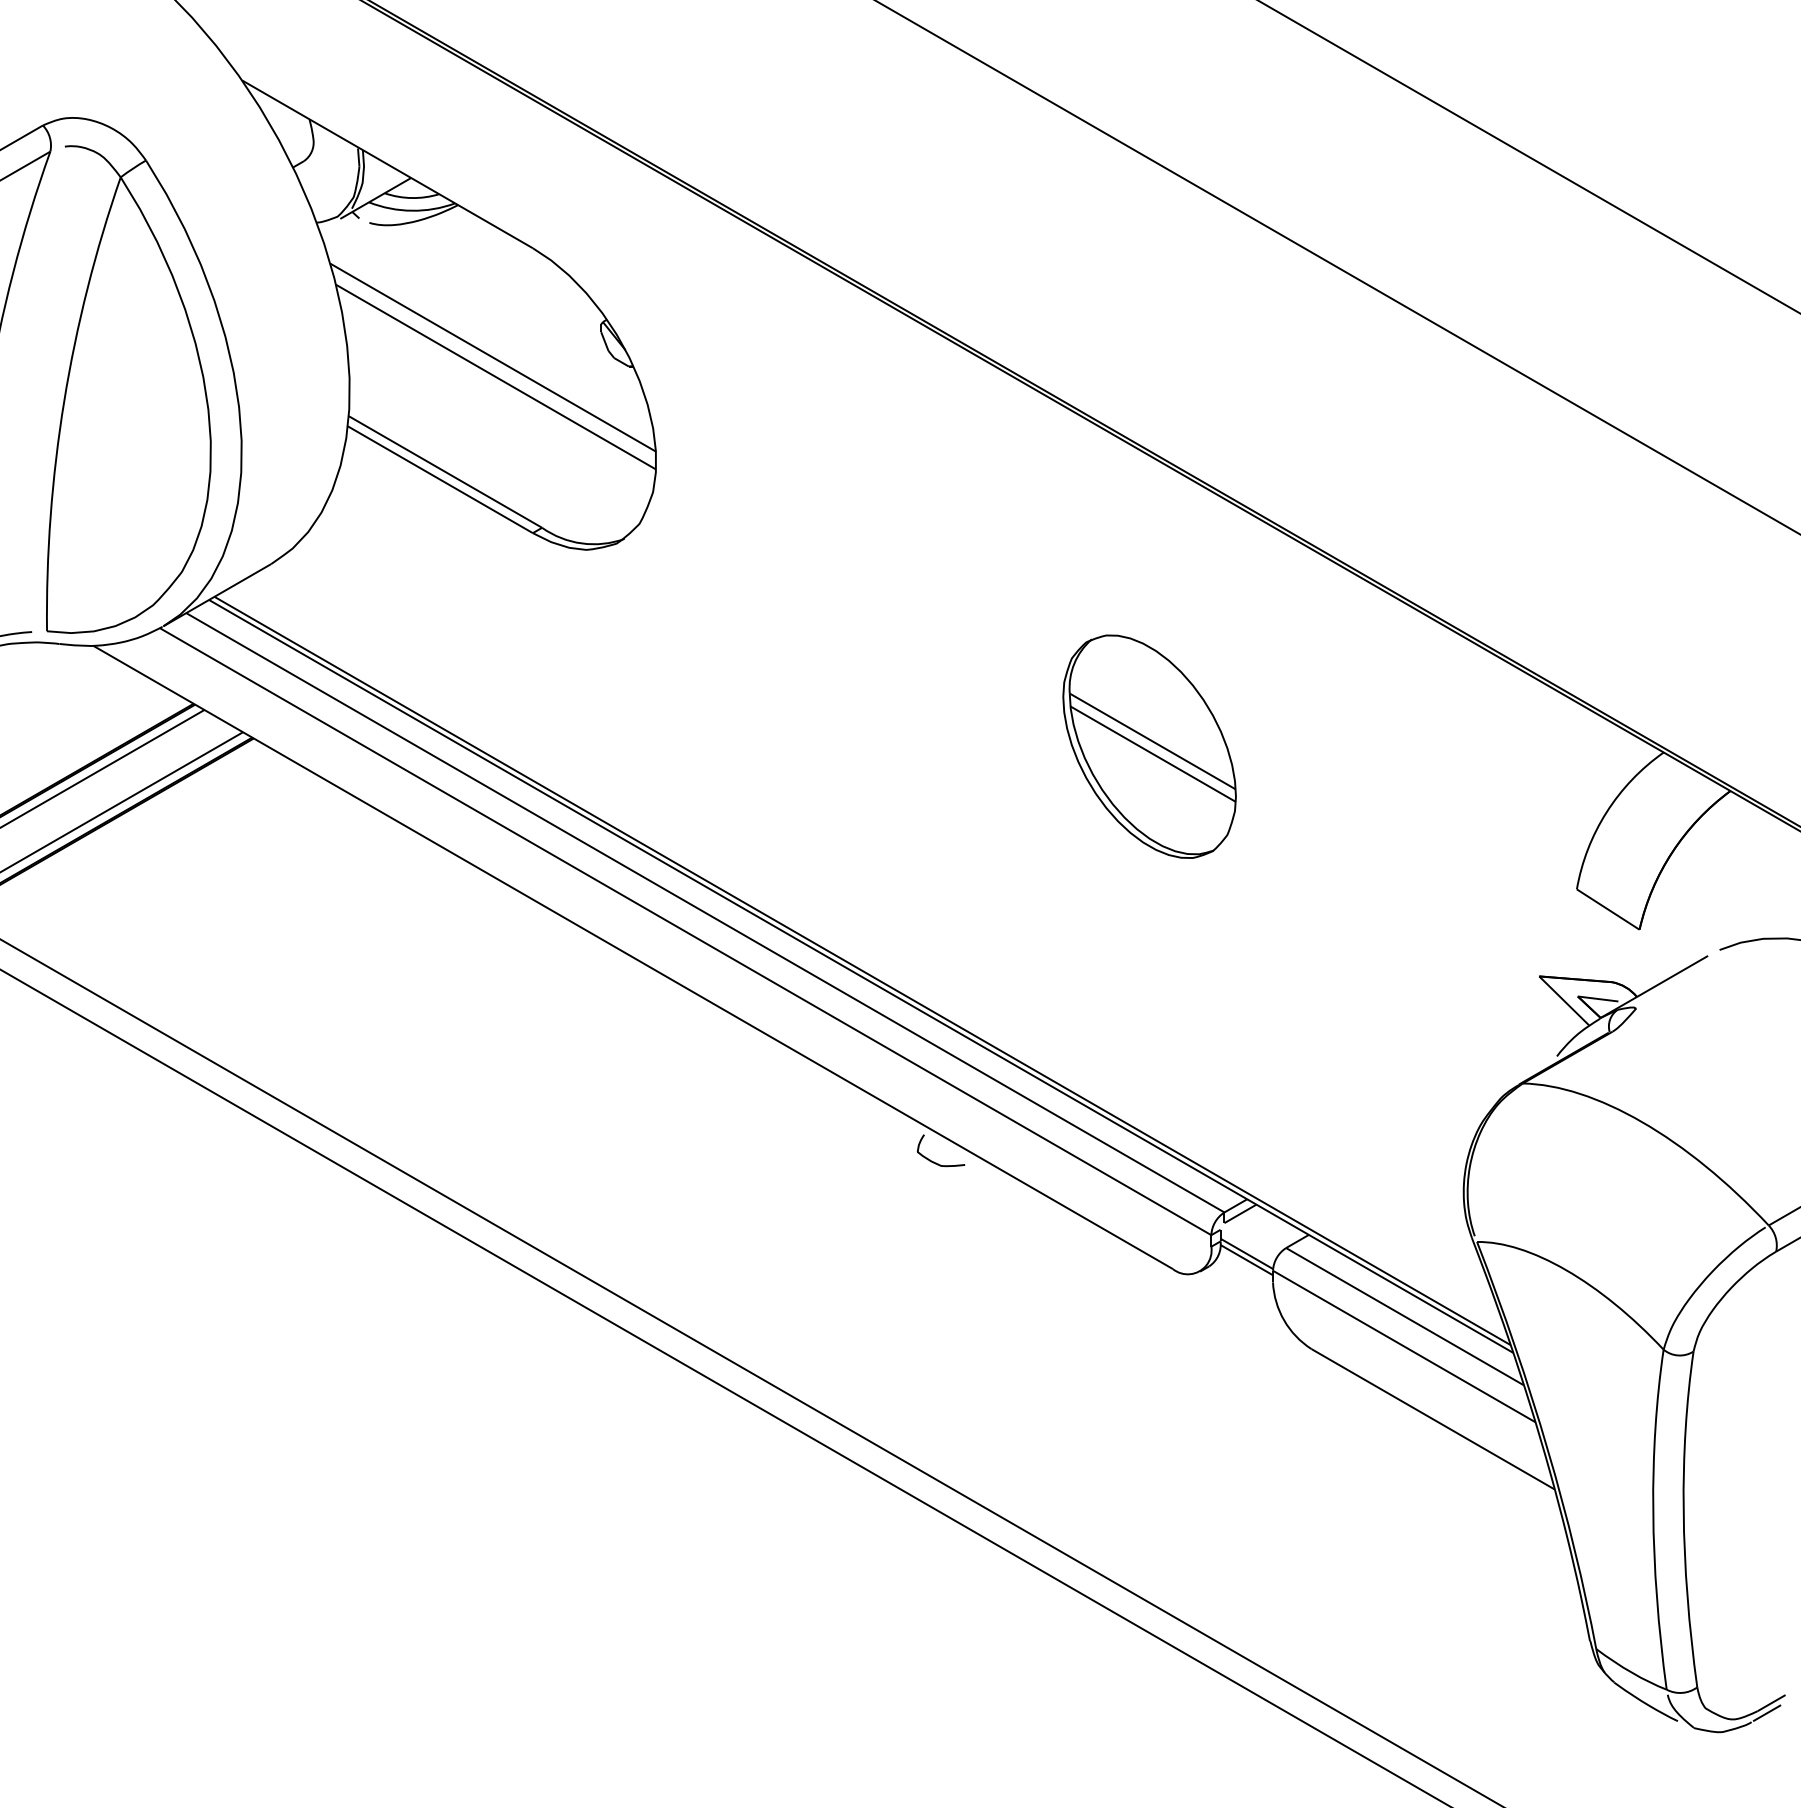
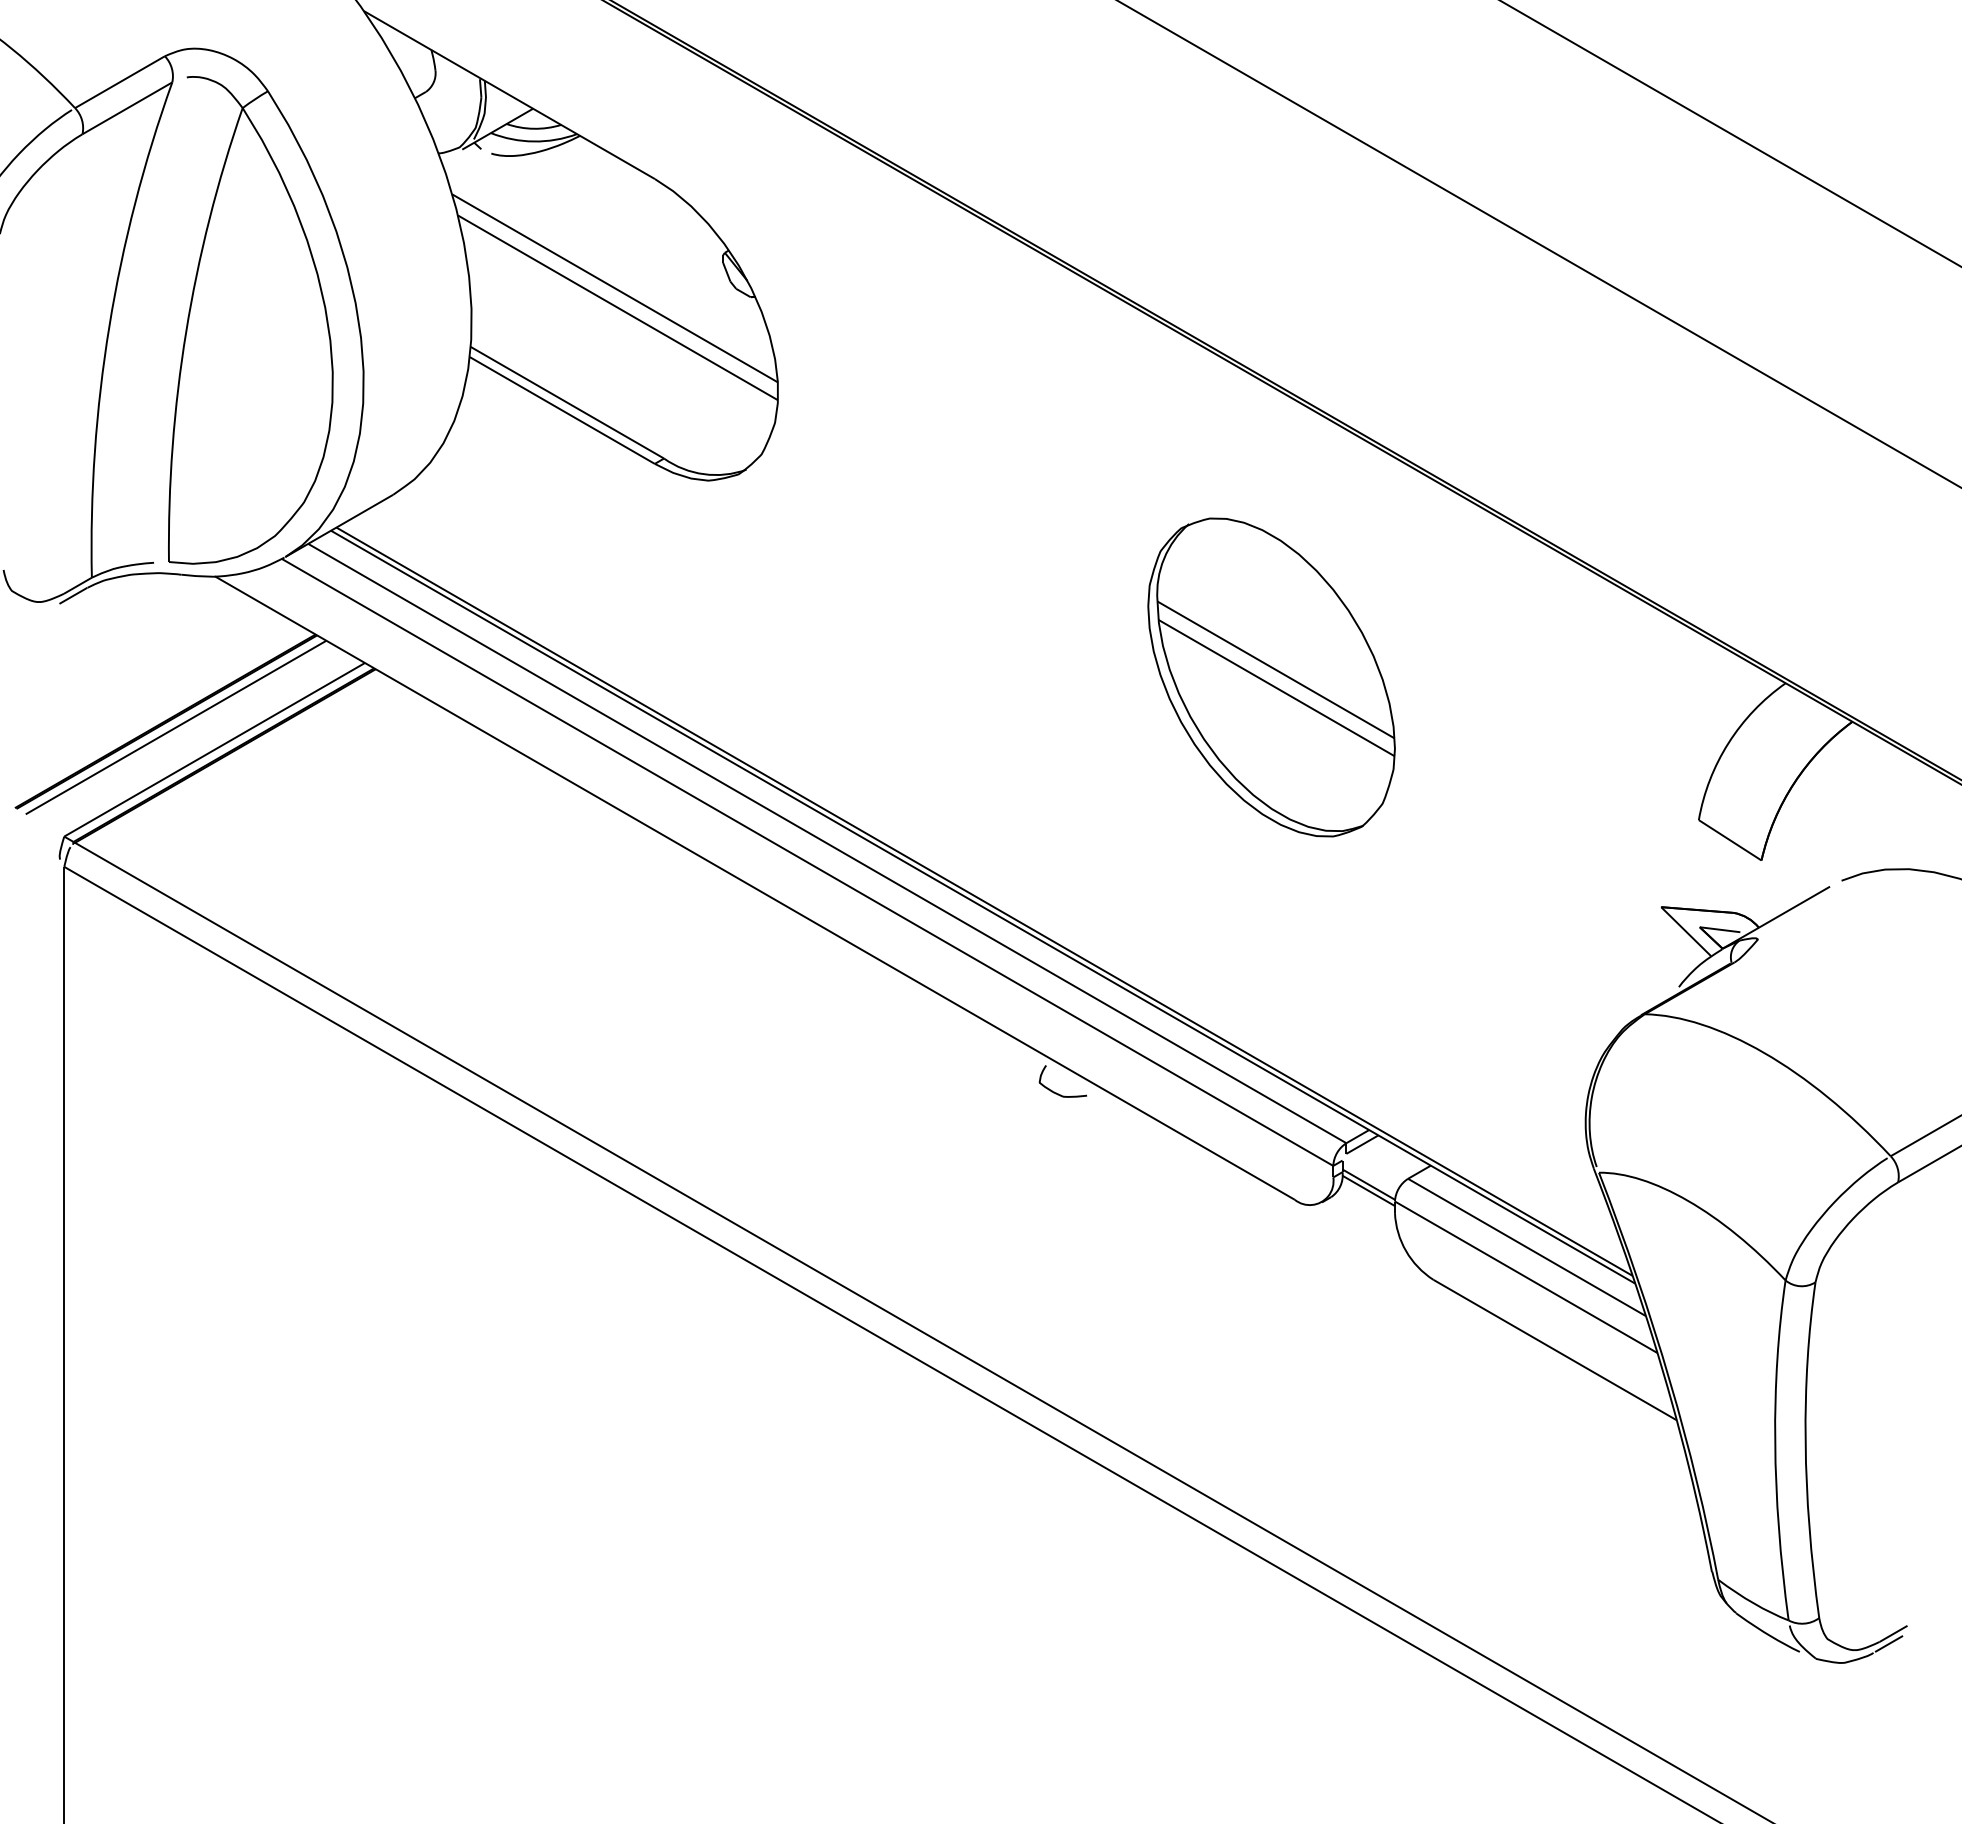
part: (1149, 746) -> (1271, 677), size x1.43

